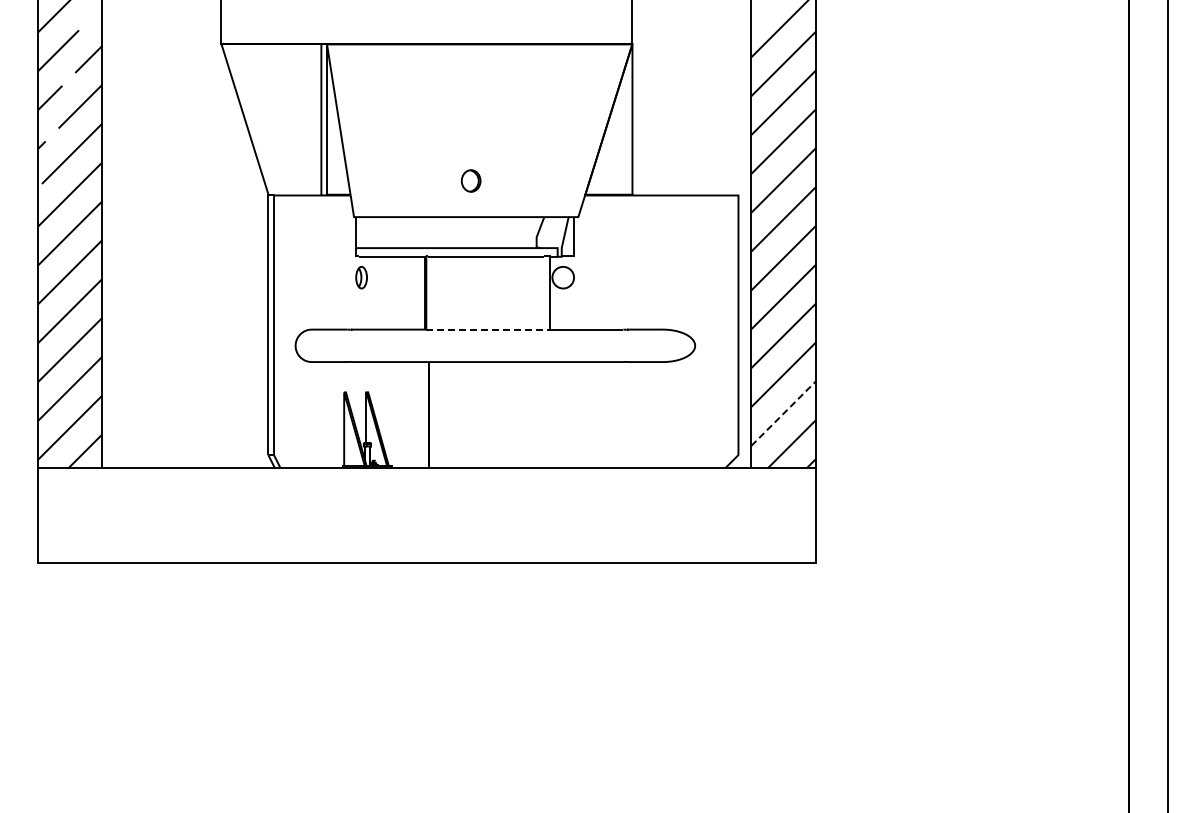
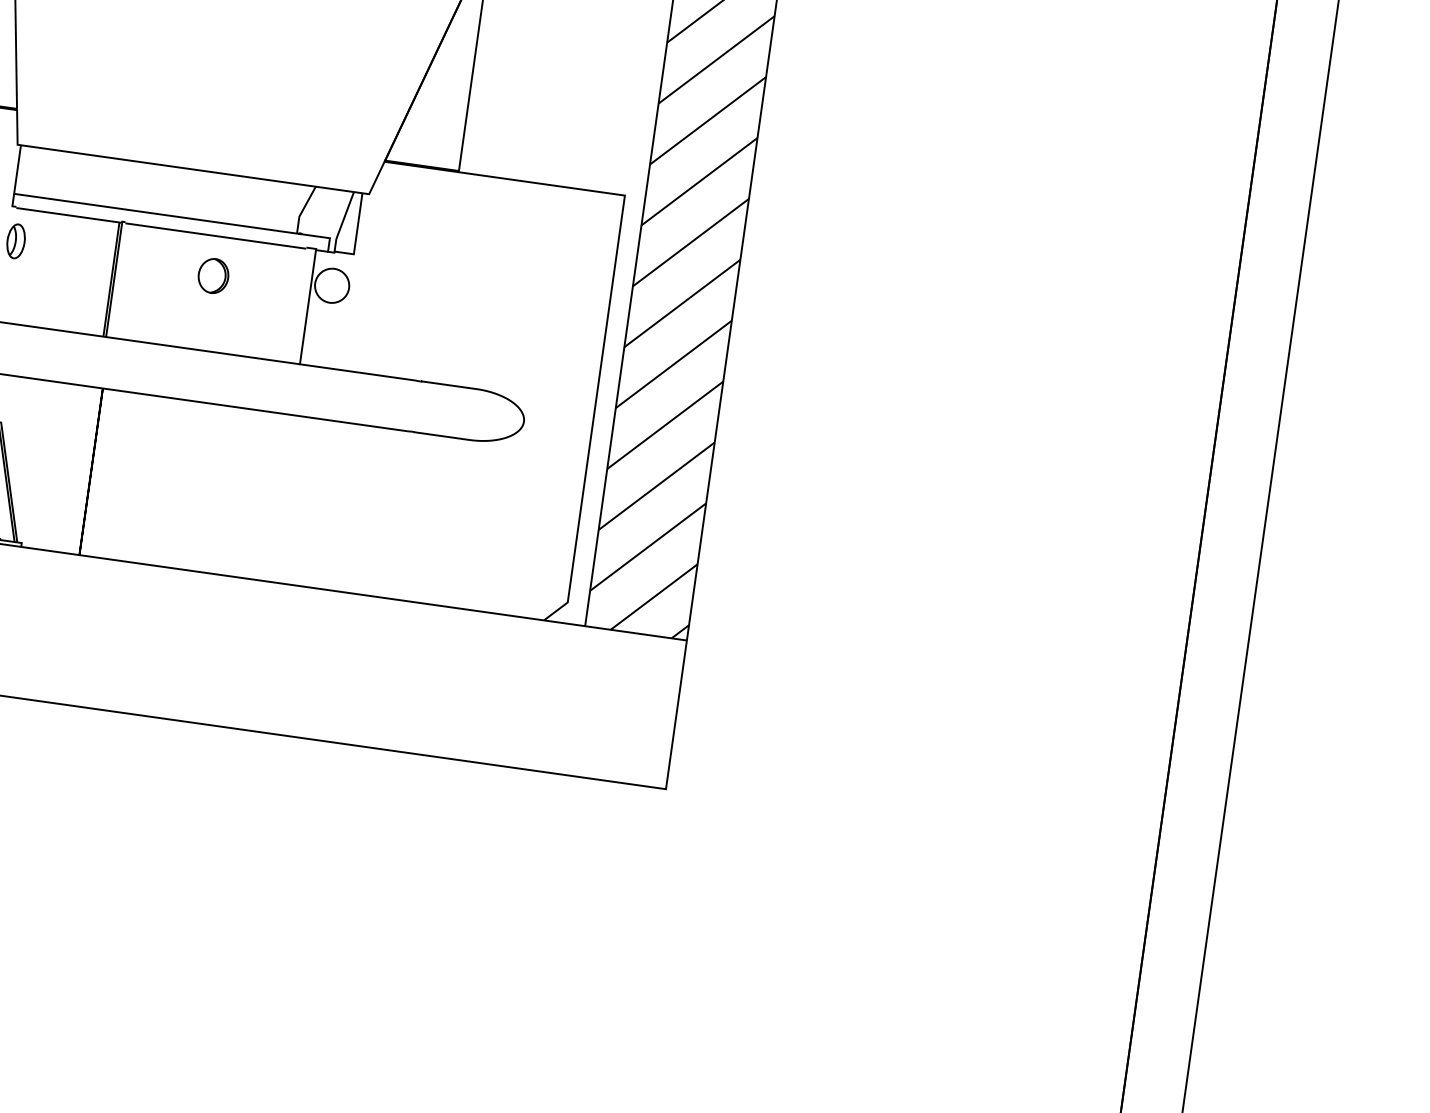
part: (470, 180) -> (212, 275), moved
line: (488, 329) -> (203, 350), dashed -> solid
line: (783, 413) -> (647, 547), dashed -> solid

